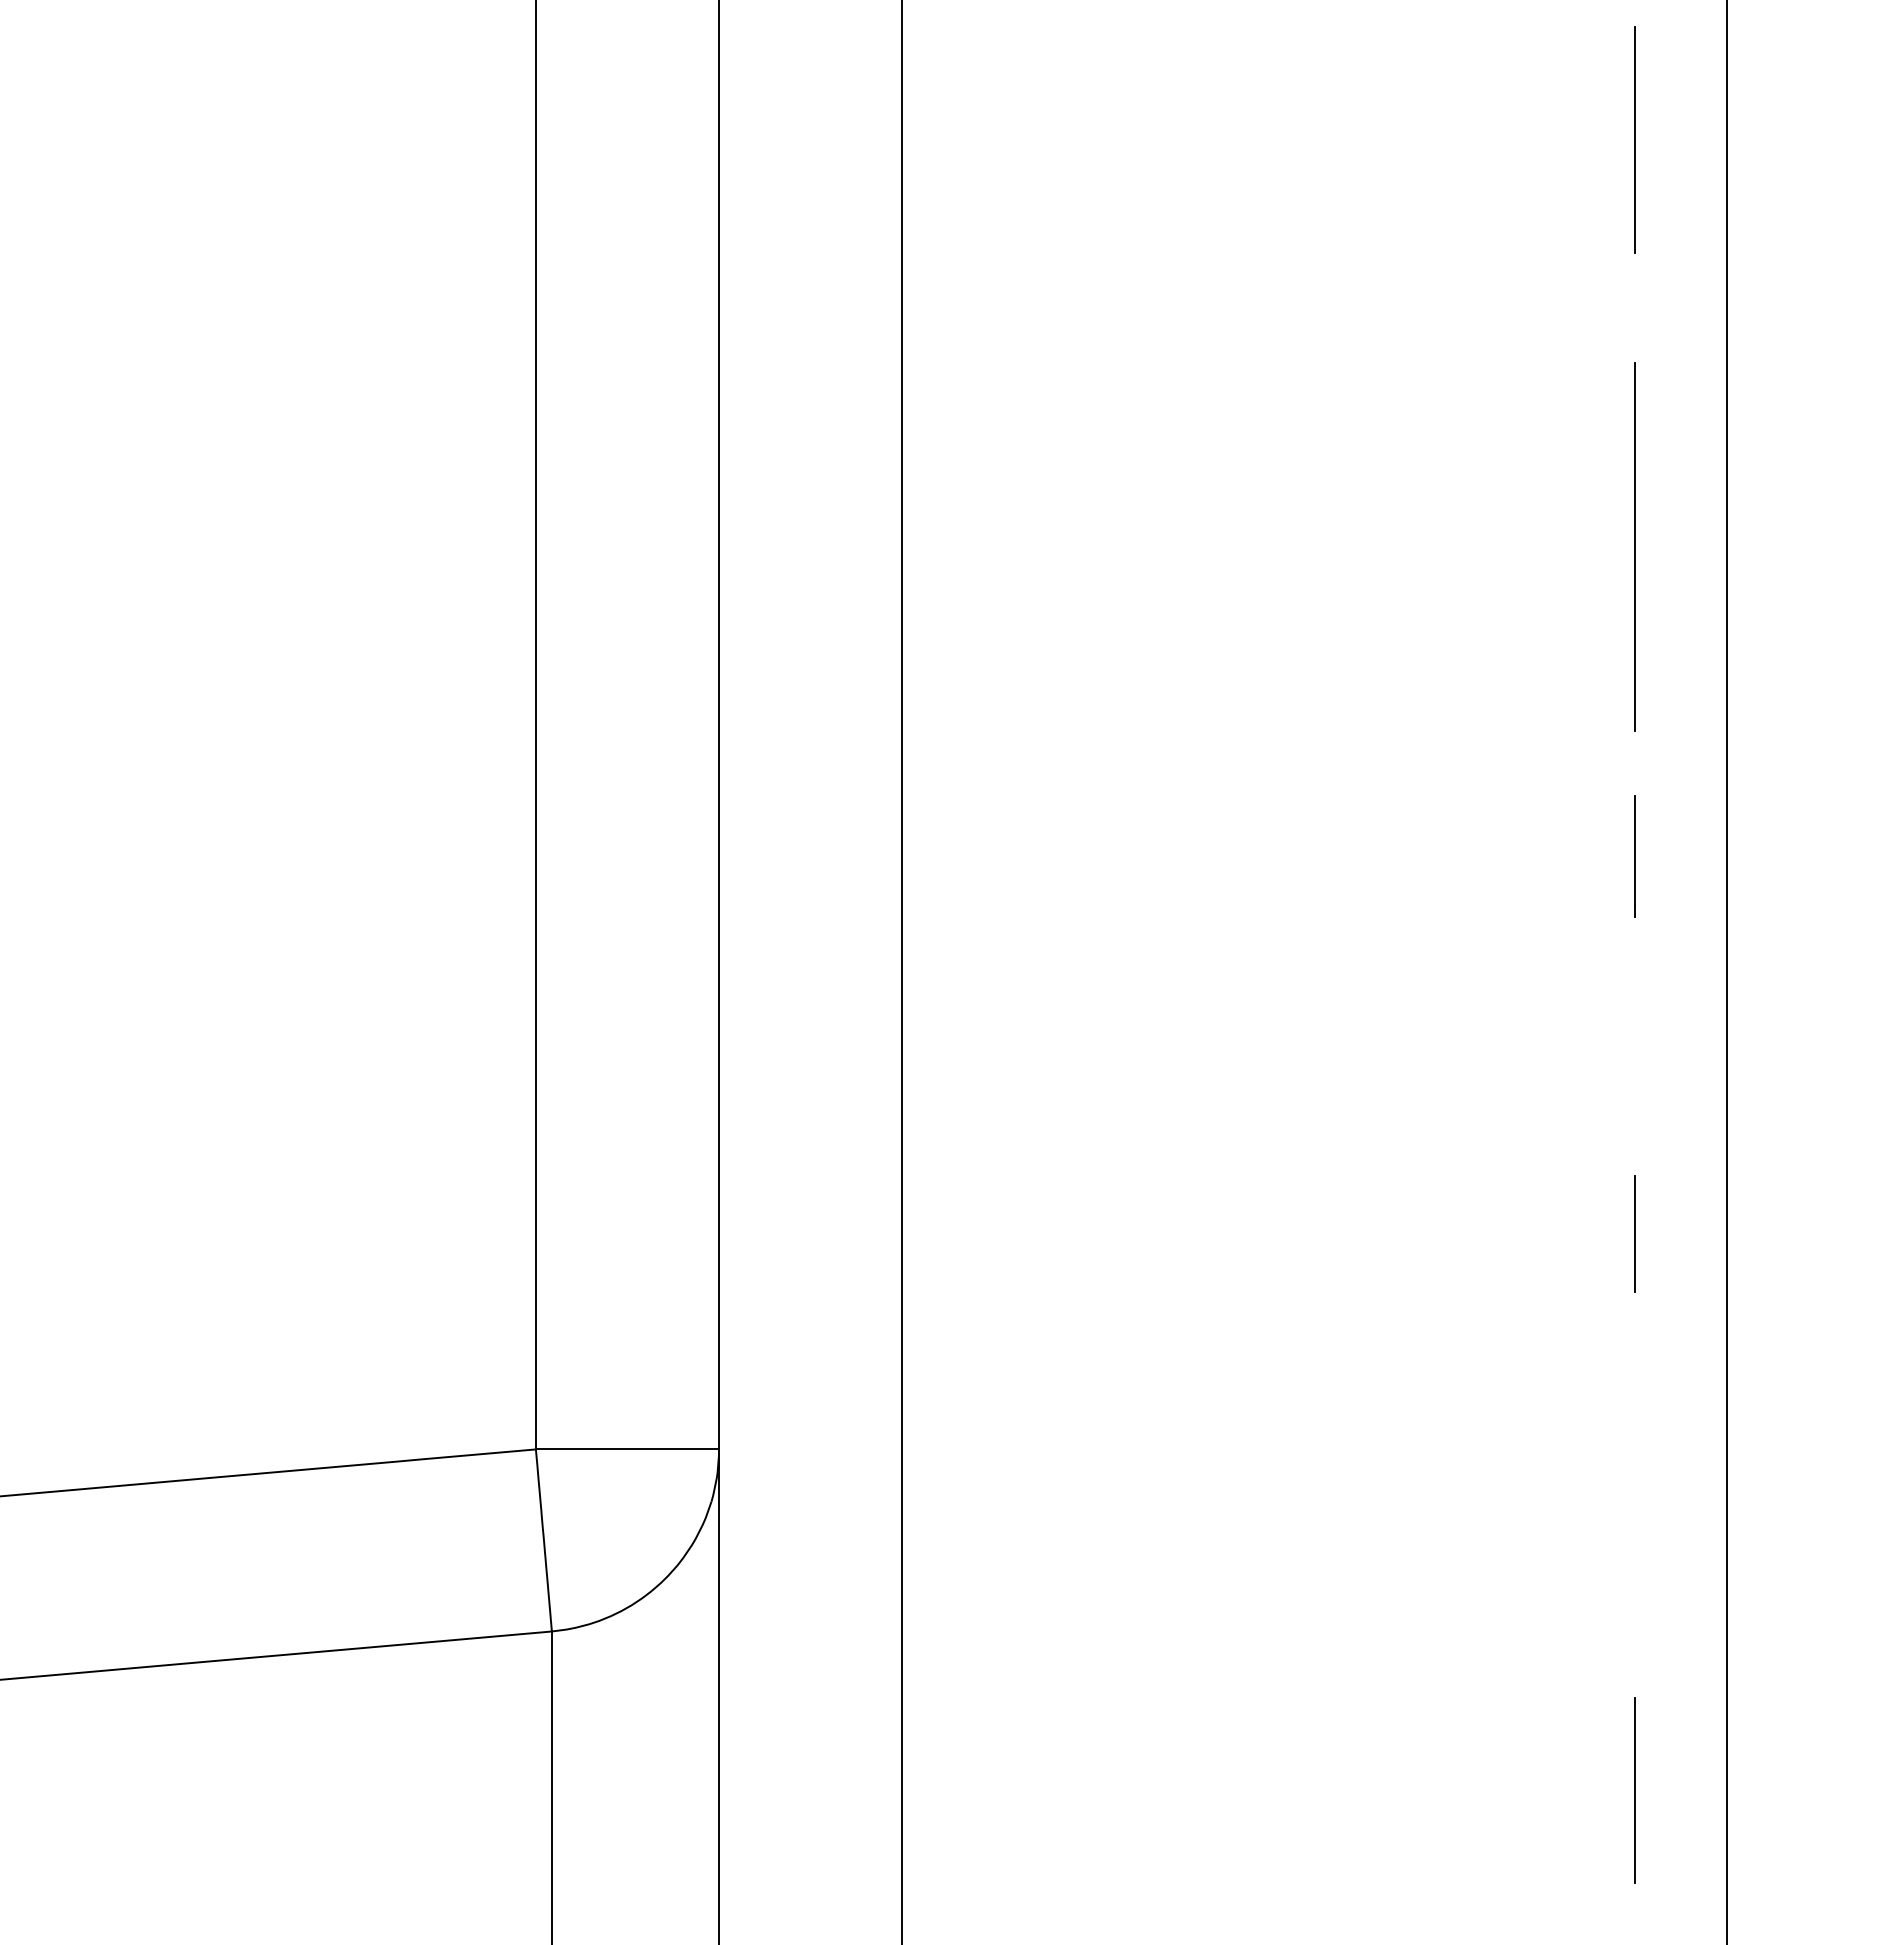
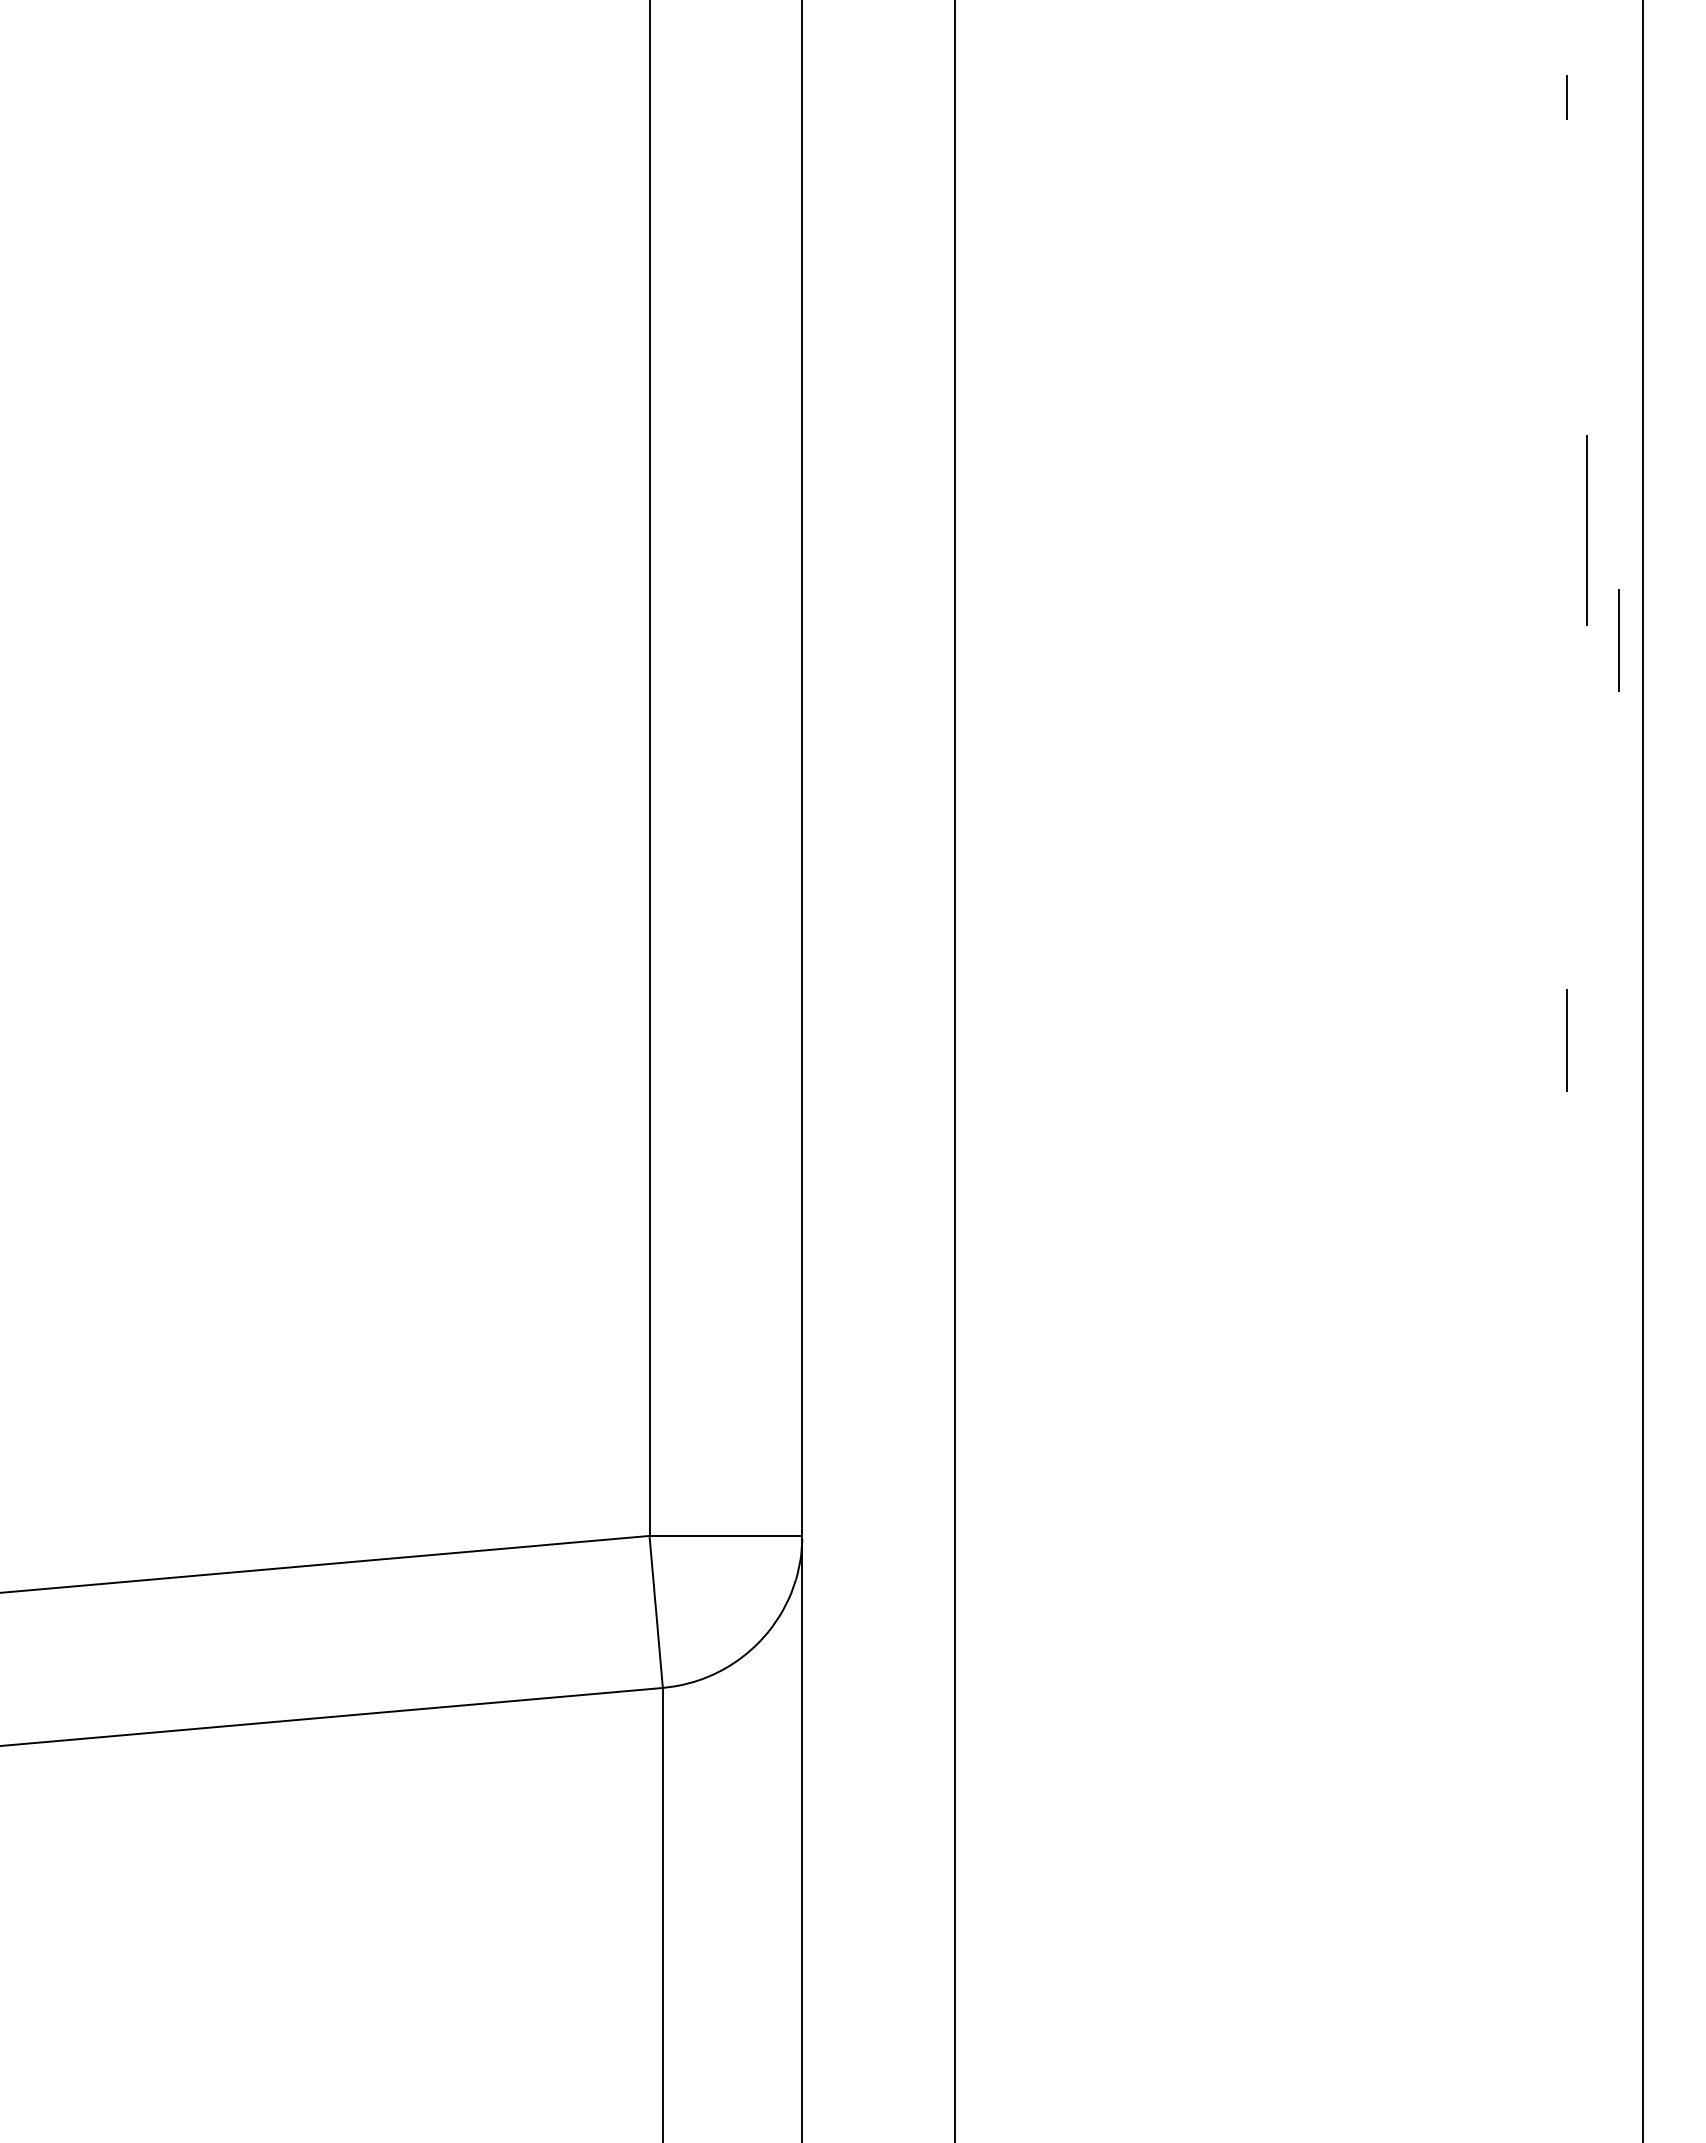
line: (1634, 139) -> (1586, 530), moved
line: (1696, 376) -> (1618, 640), added
line: (1635, 546) -> (1567, 782), removed
line: (1634, 1234) -> (1566, 1356), removed
line: (1634, 1790) -> (1566, 1820), removed

